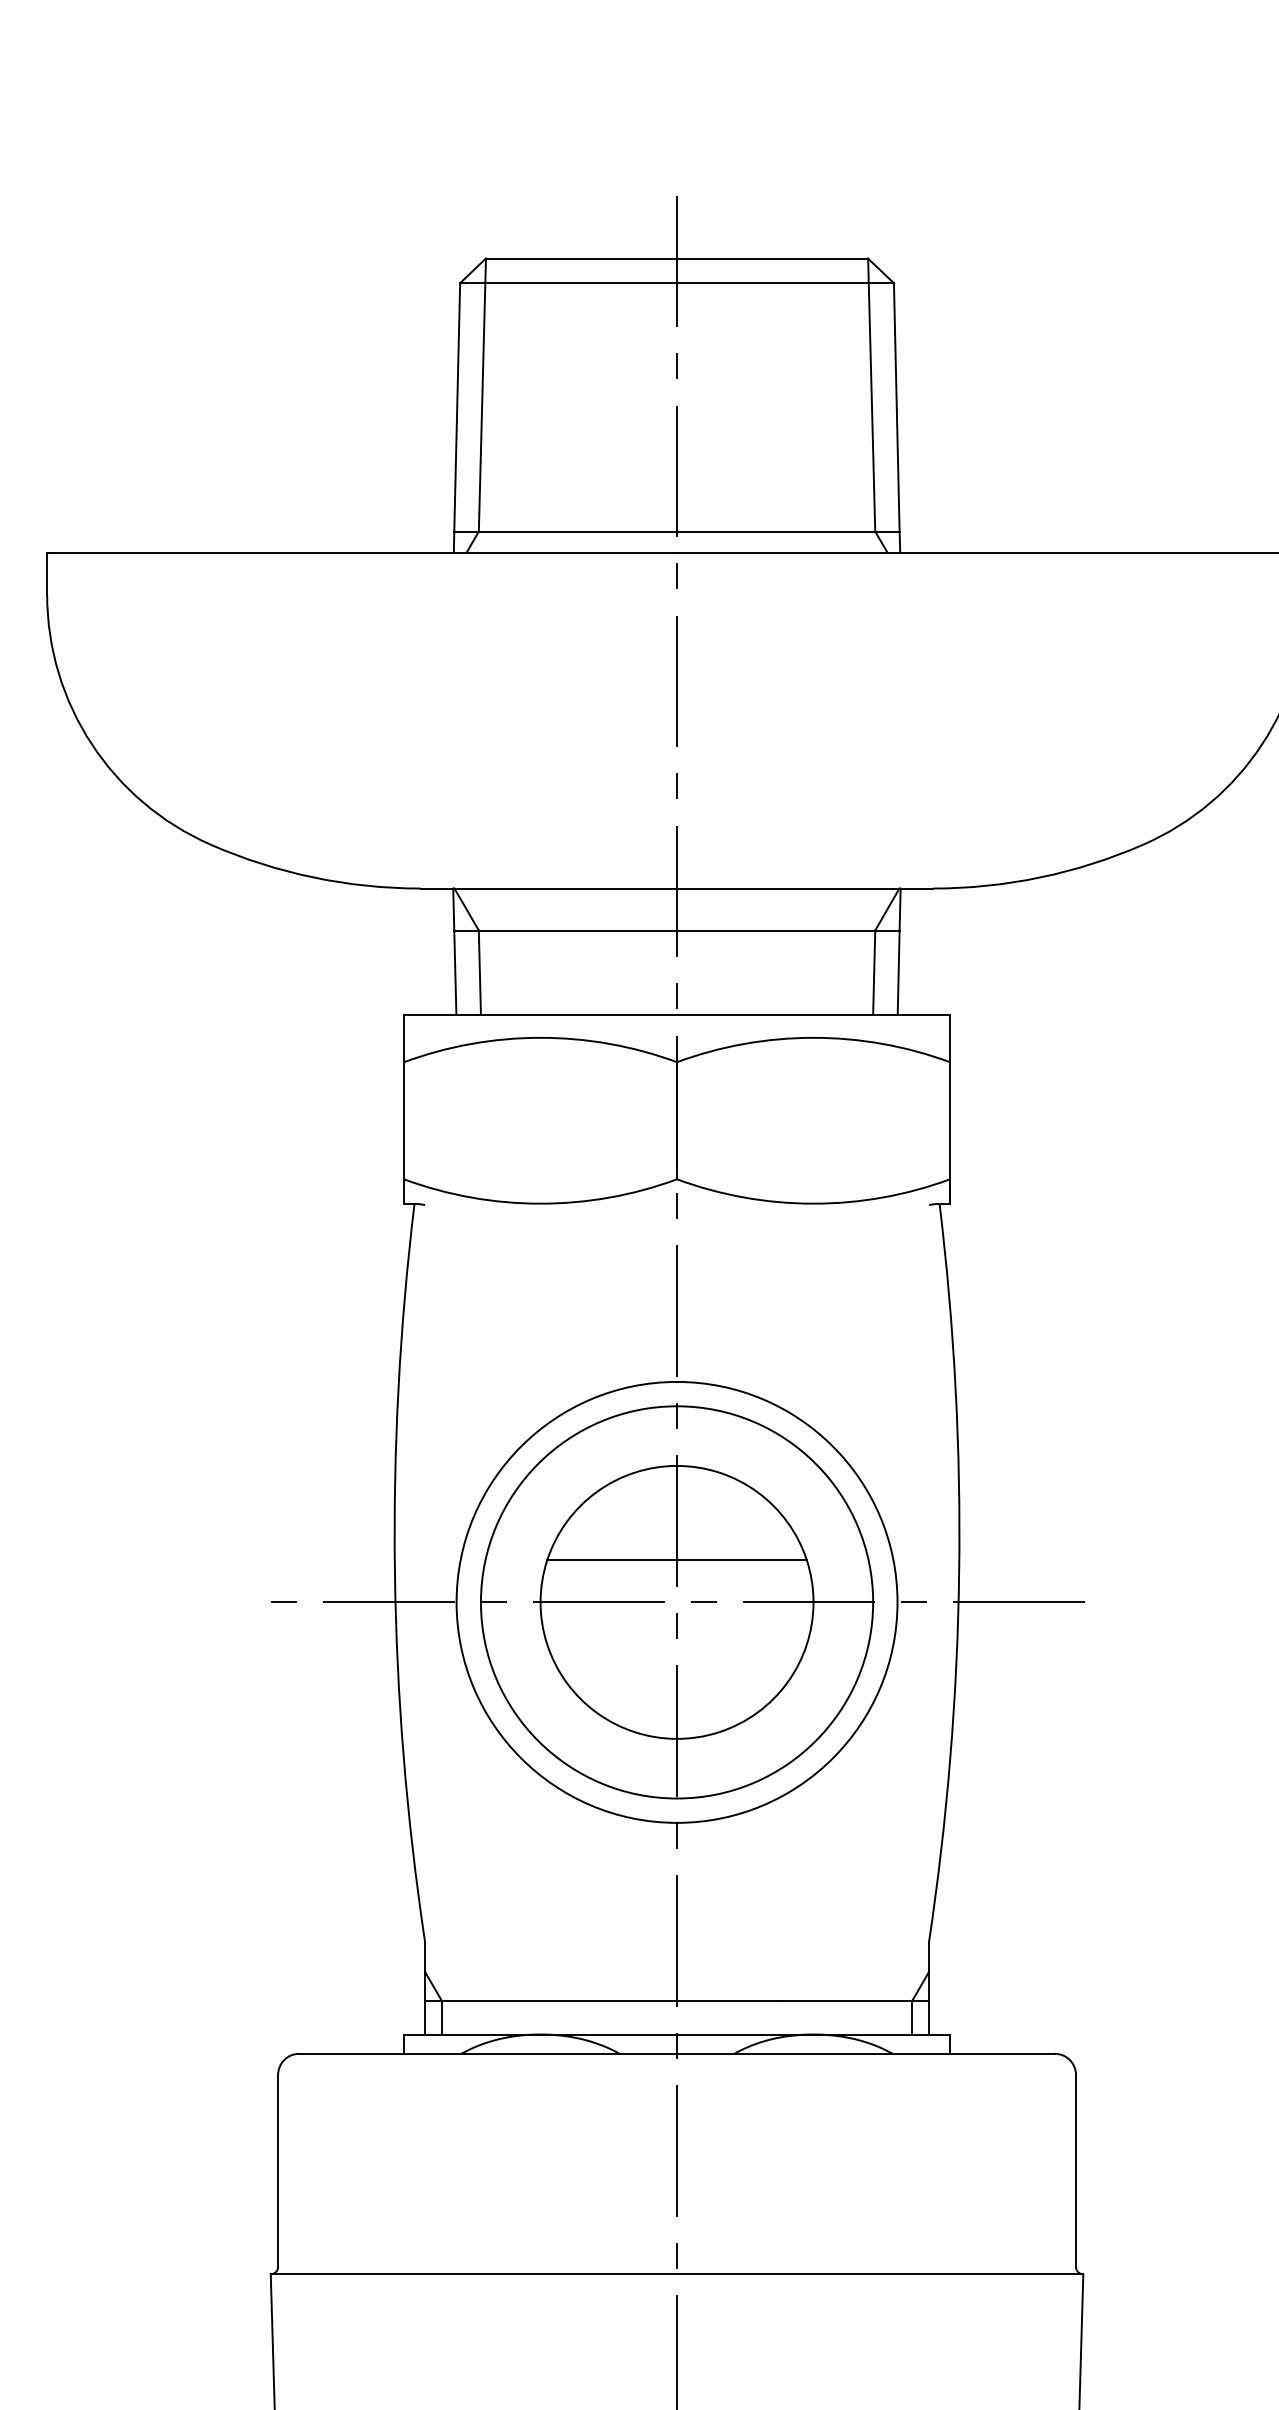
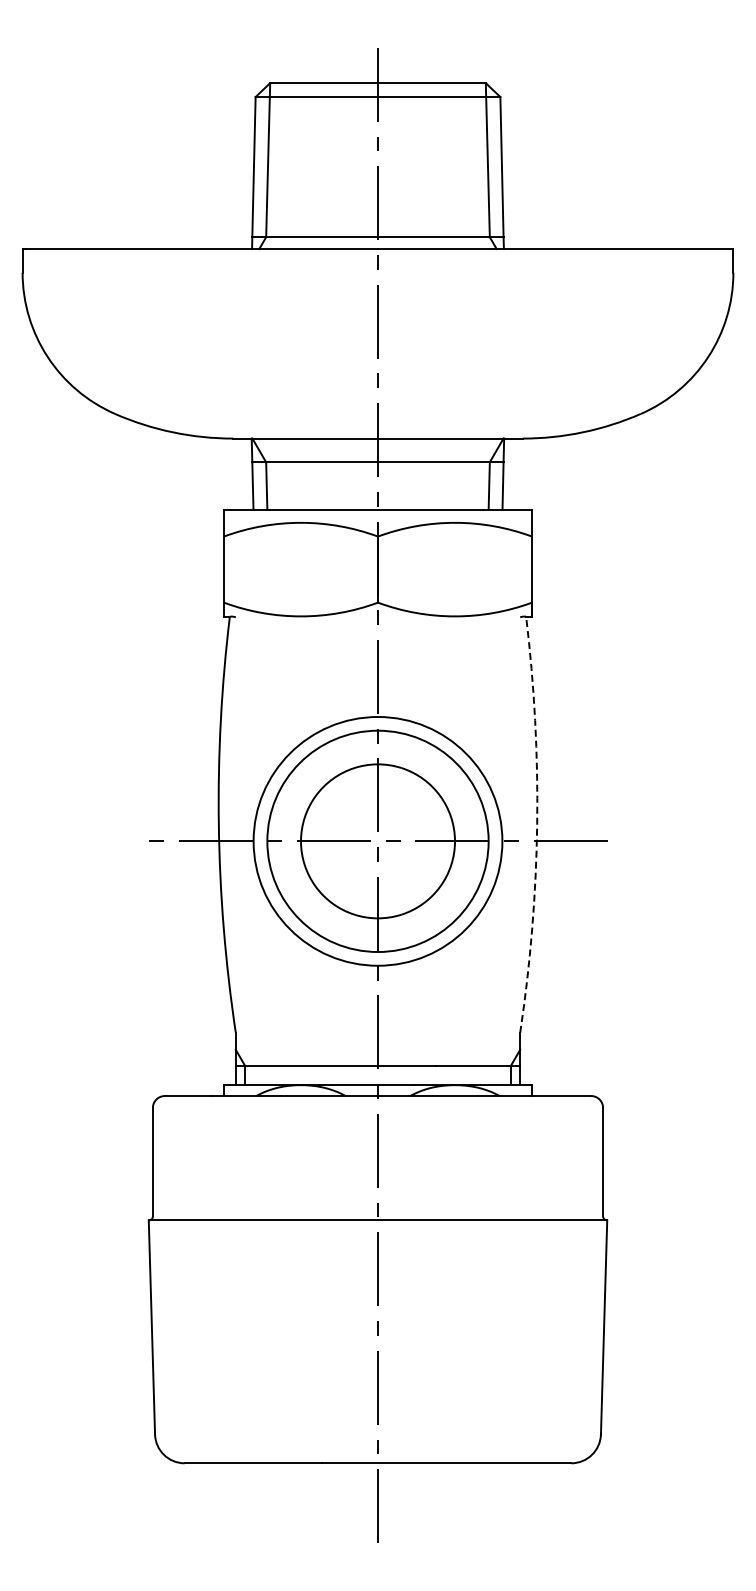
line: (676, 1560) -> (377, 817), removed
arc: (959, 1572) -> (537, 824), solid -> dashed

